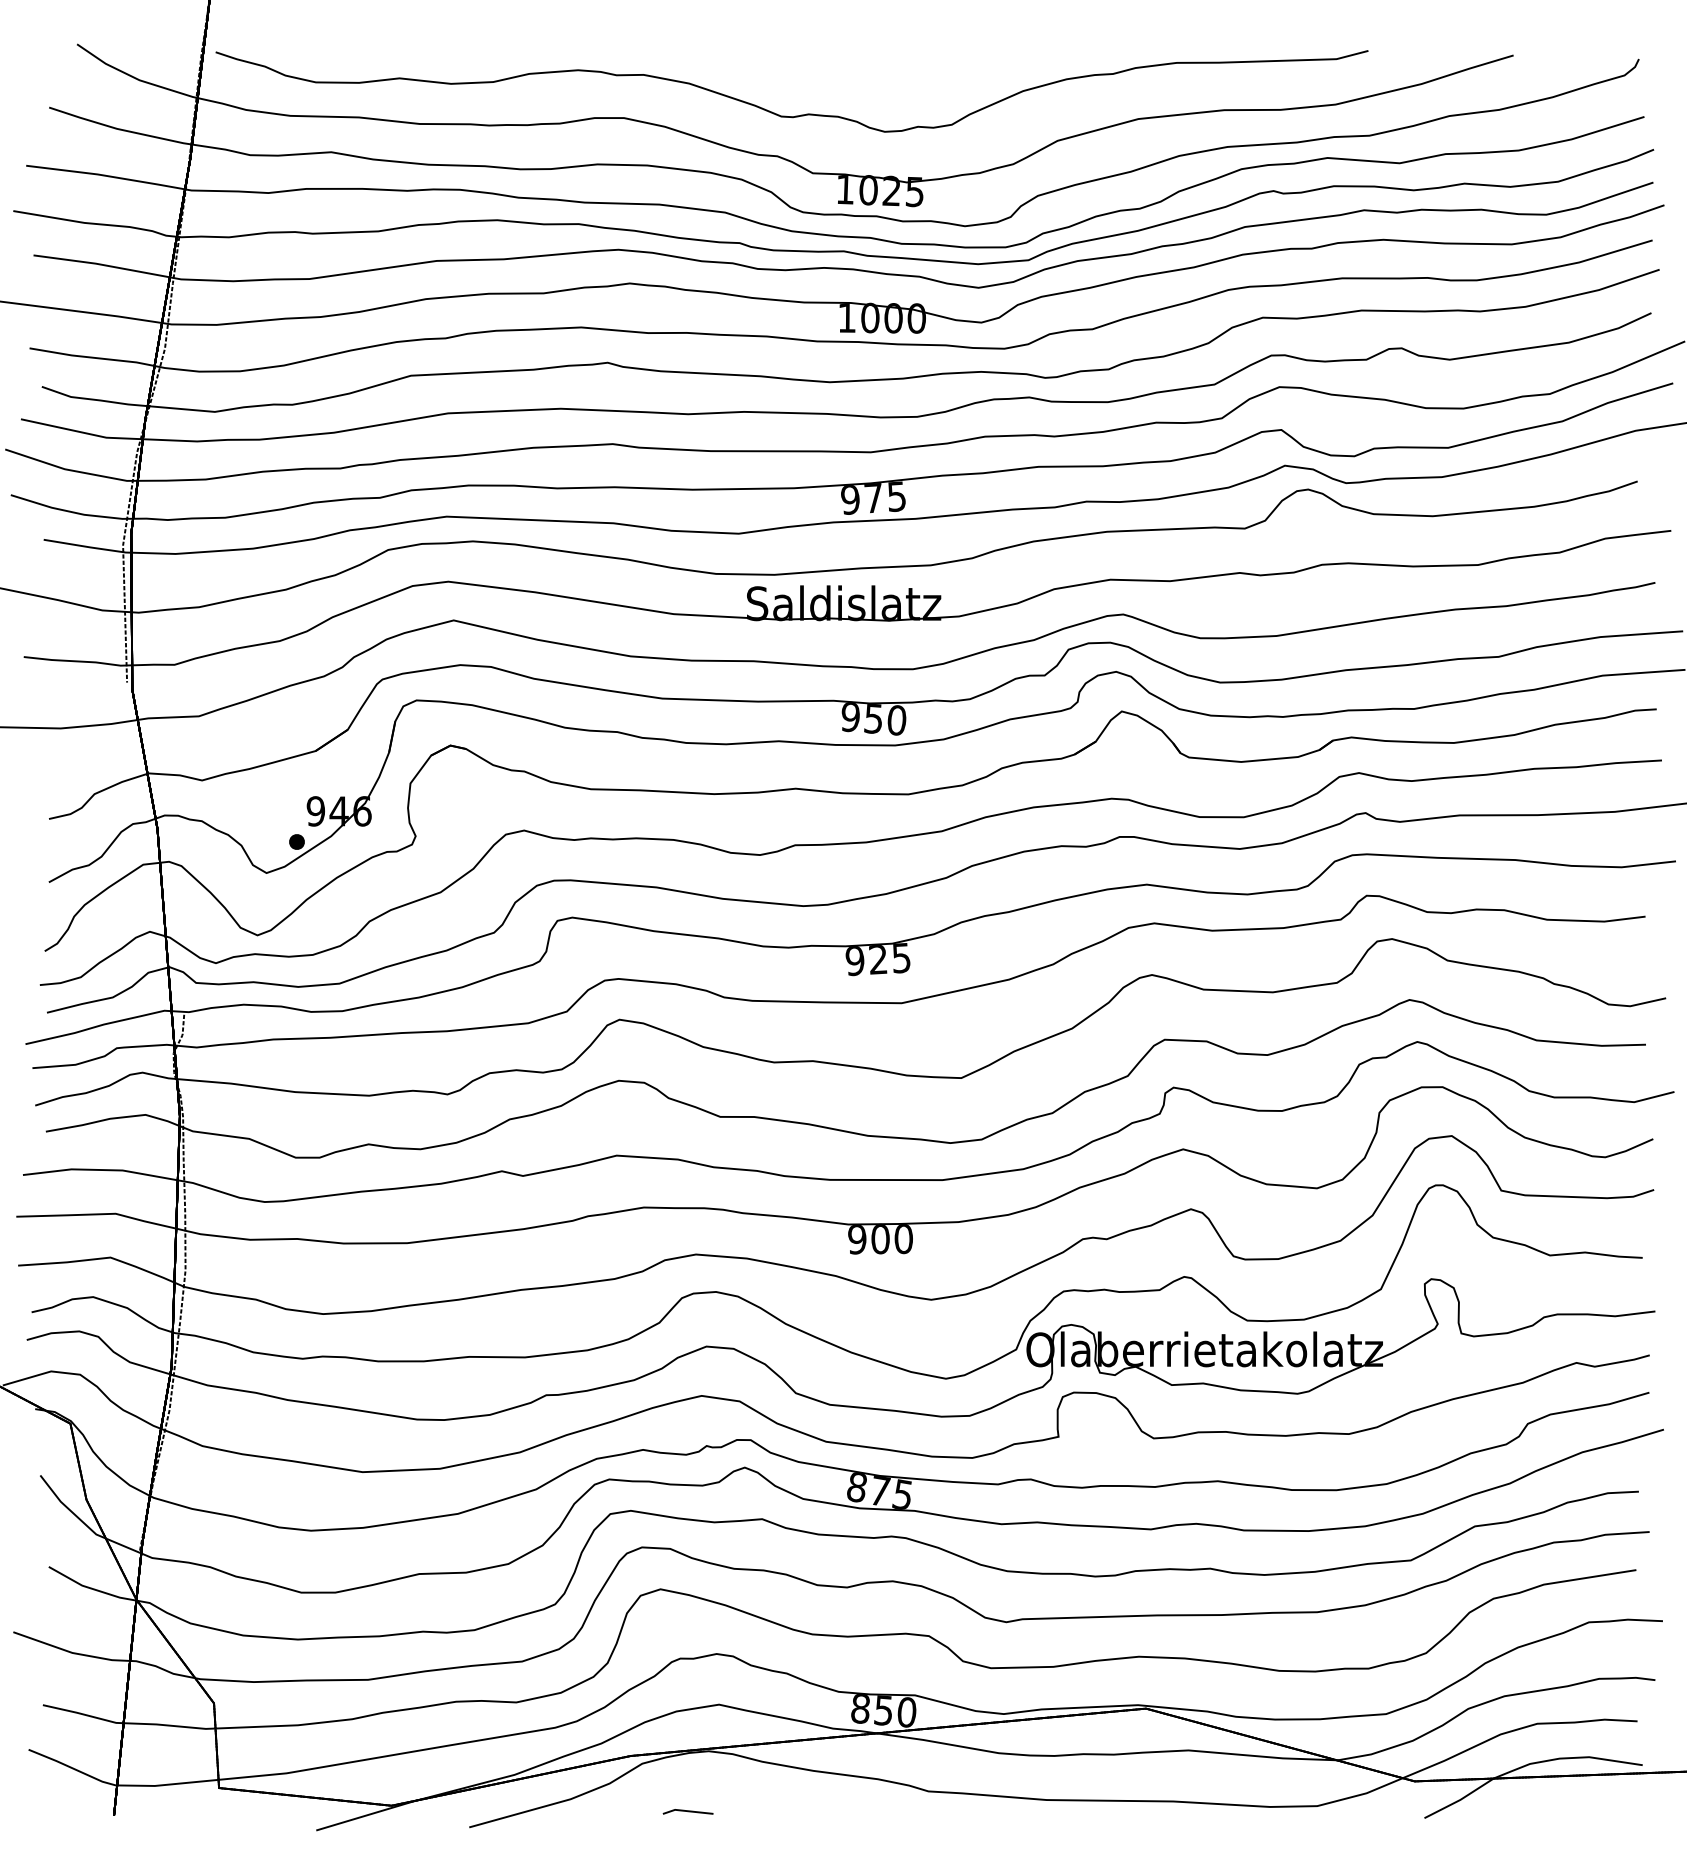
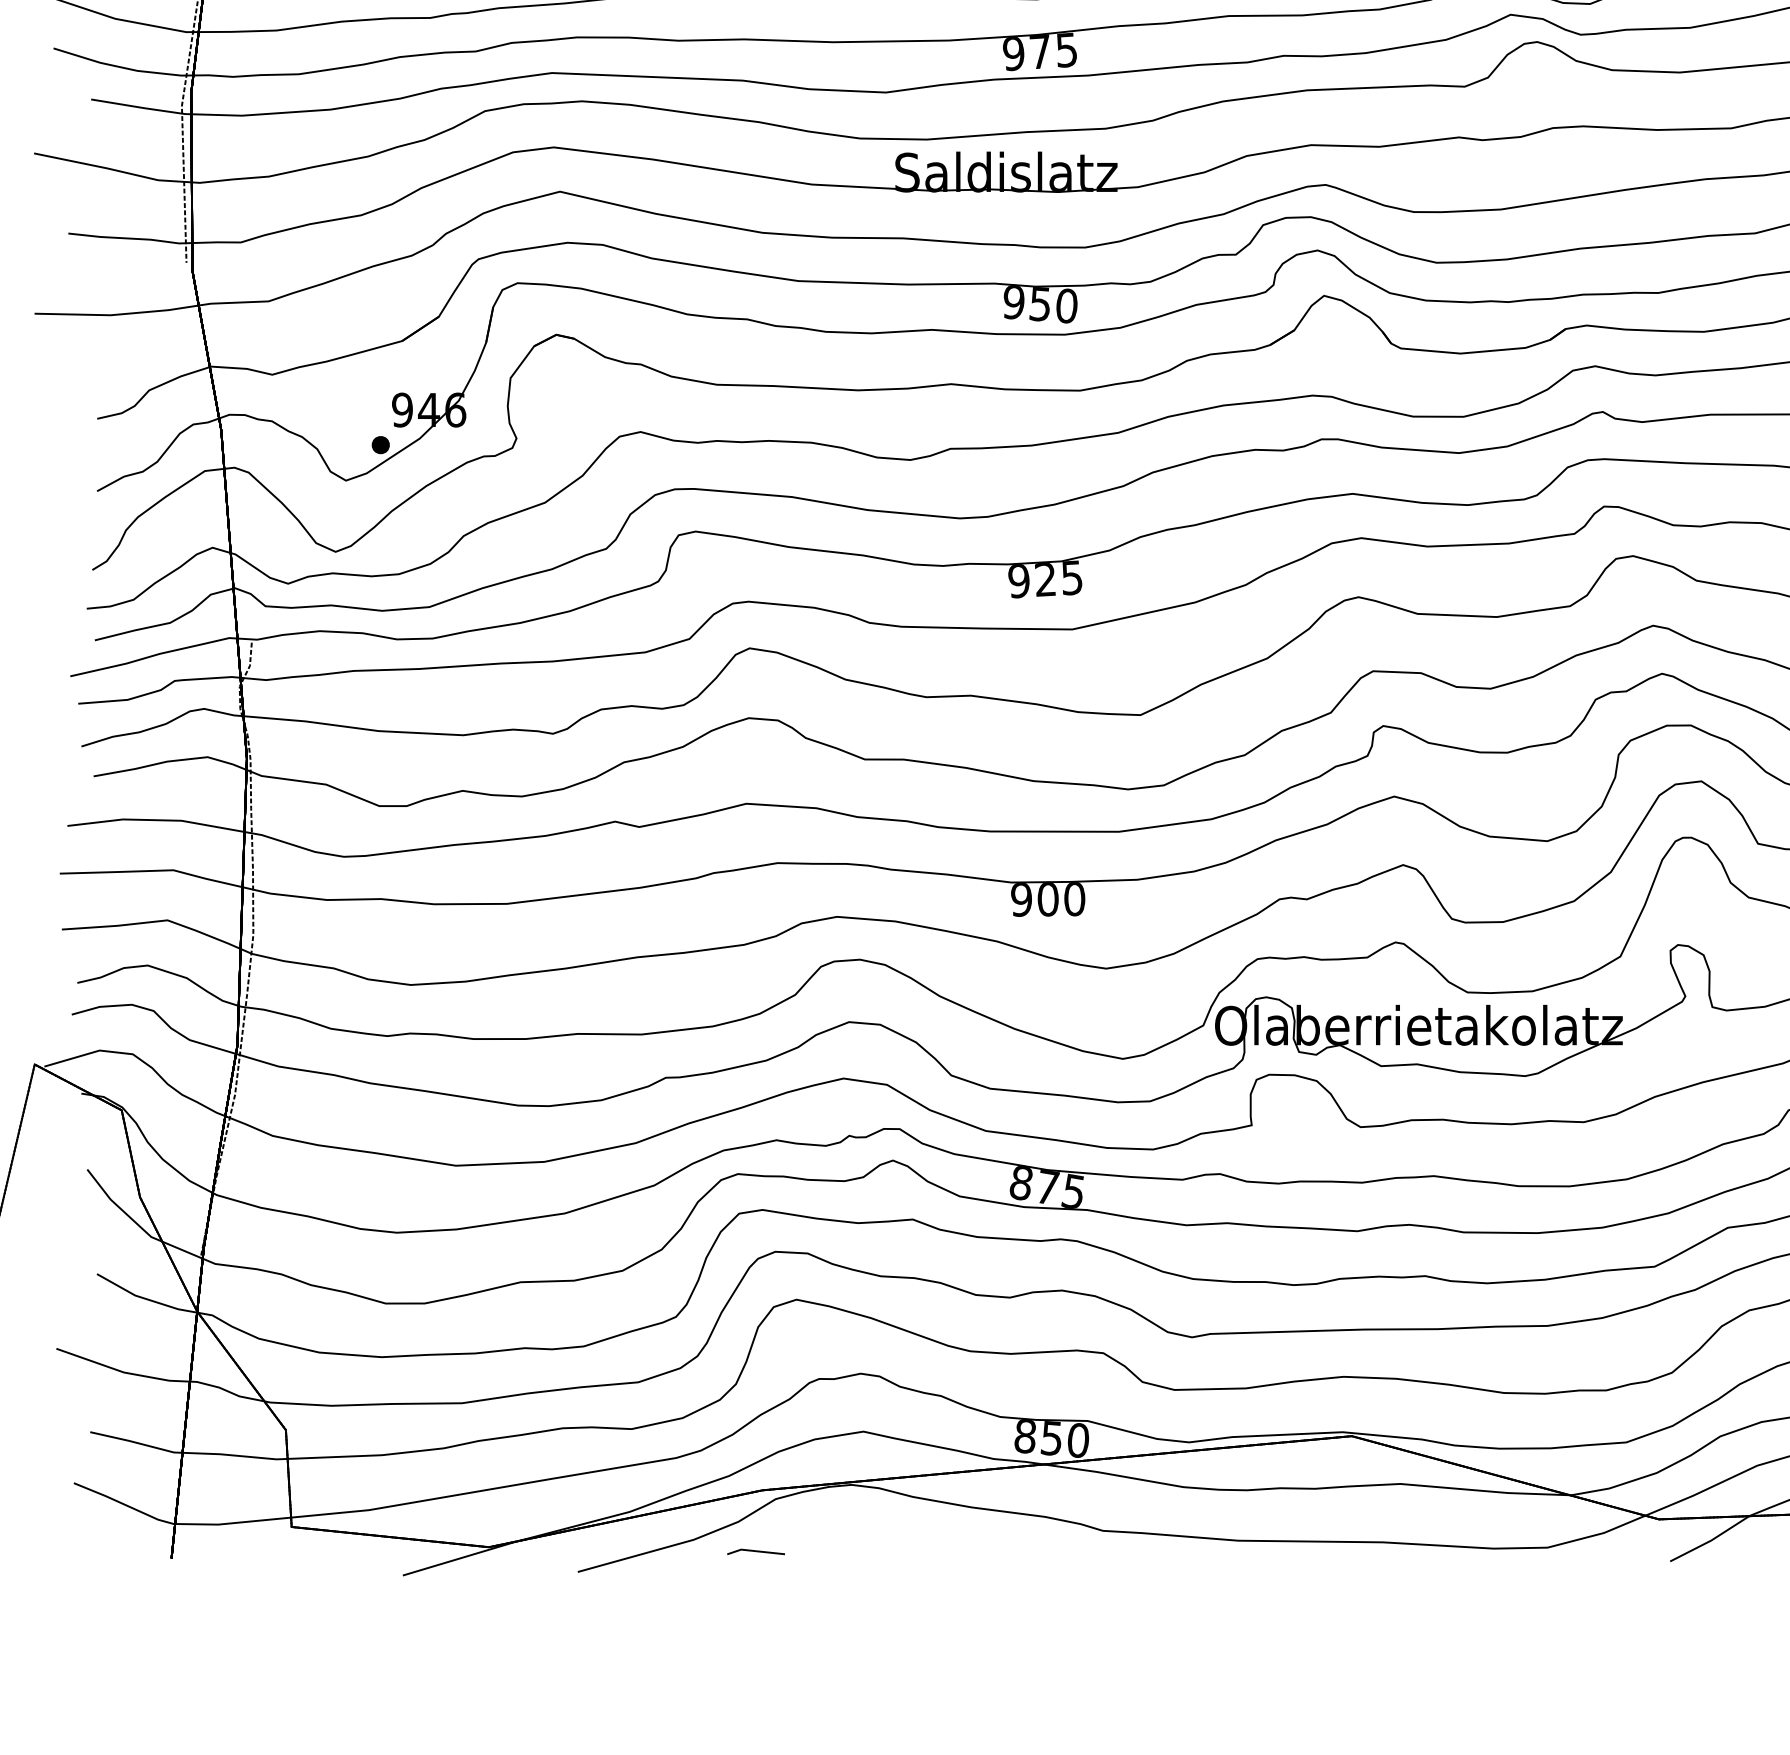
line: (687, 1811) -> (755, 1551), moved

